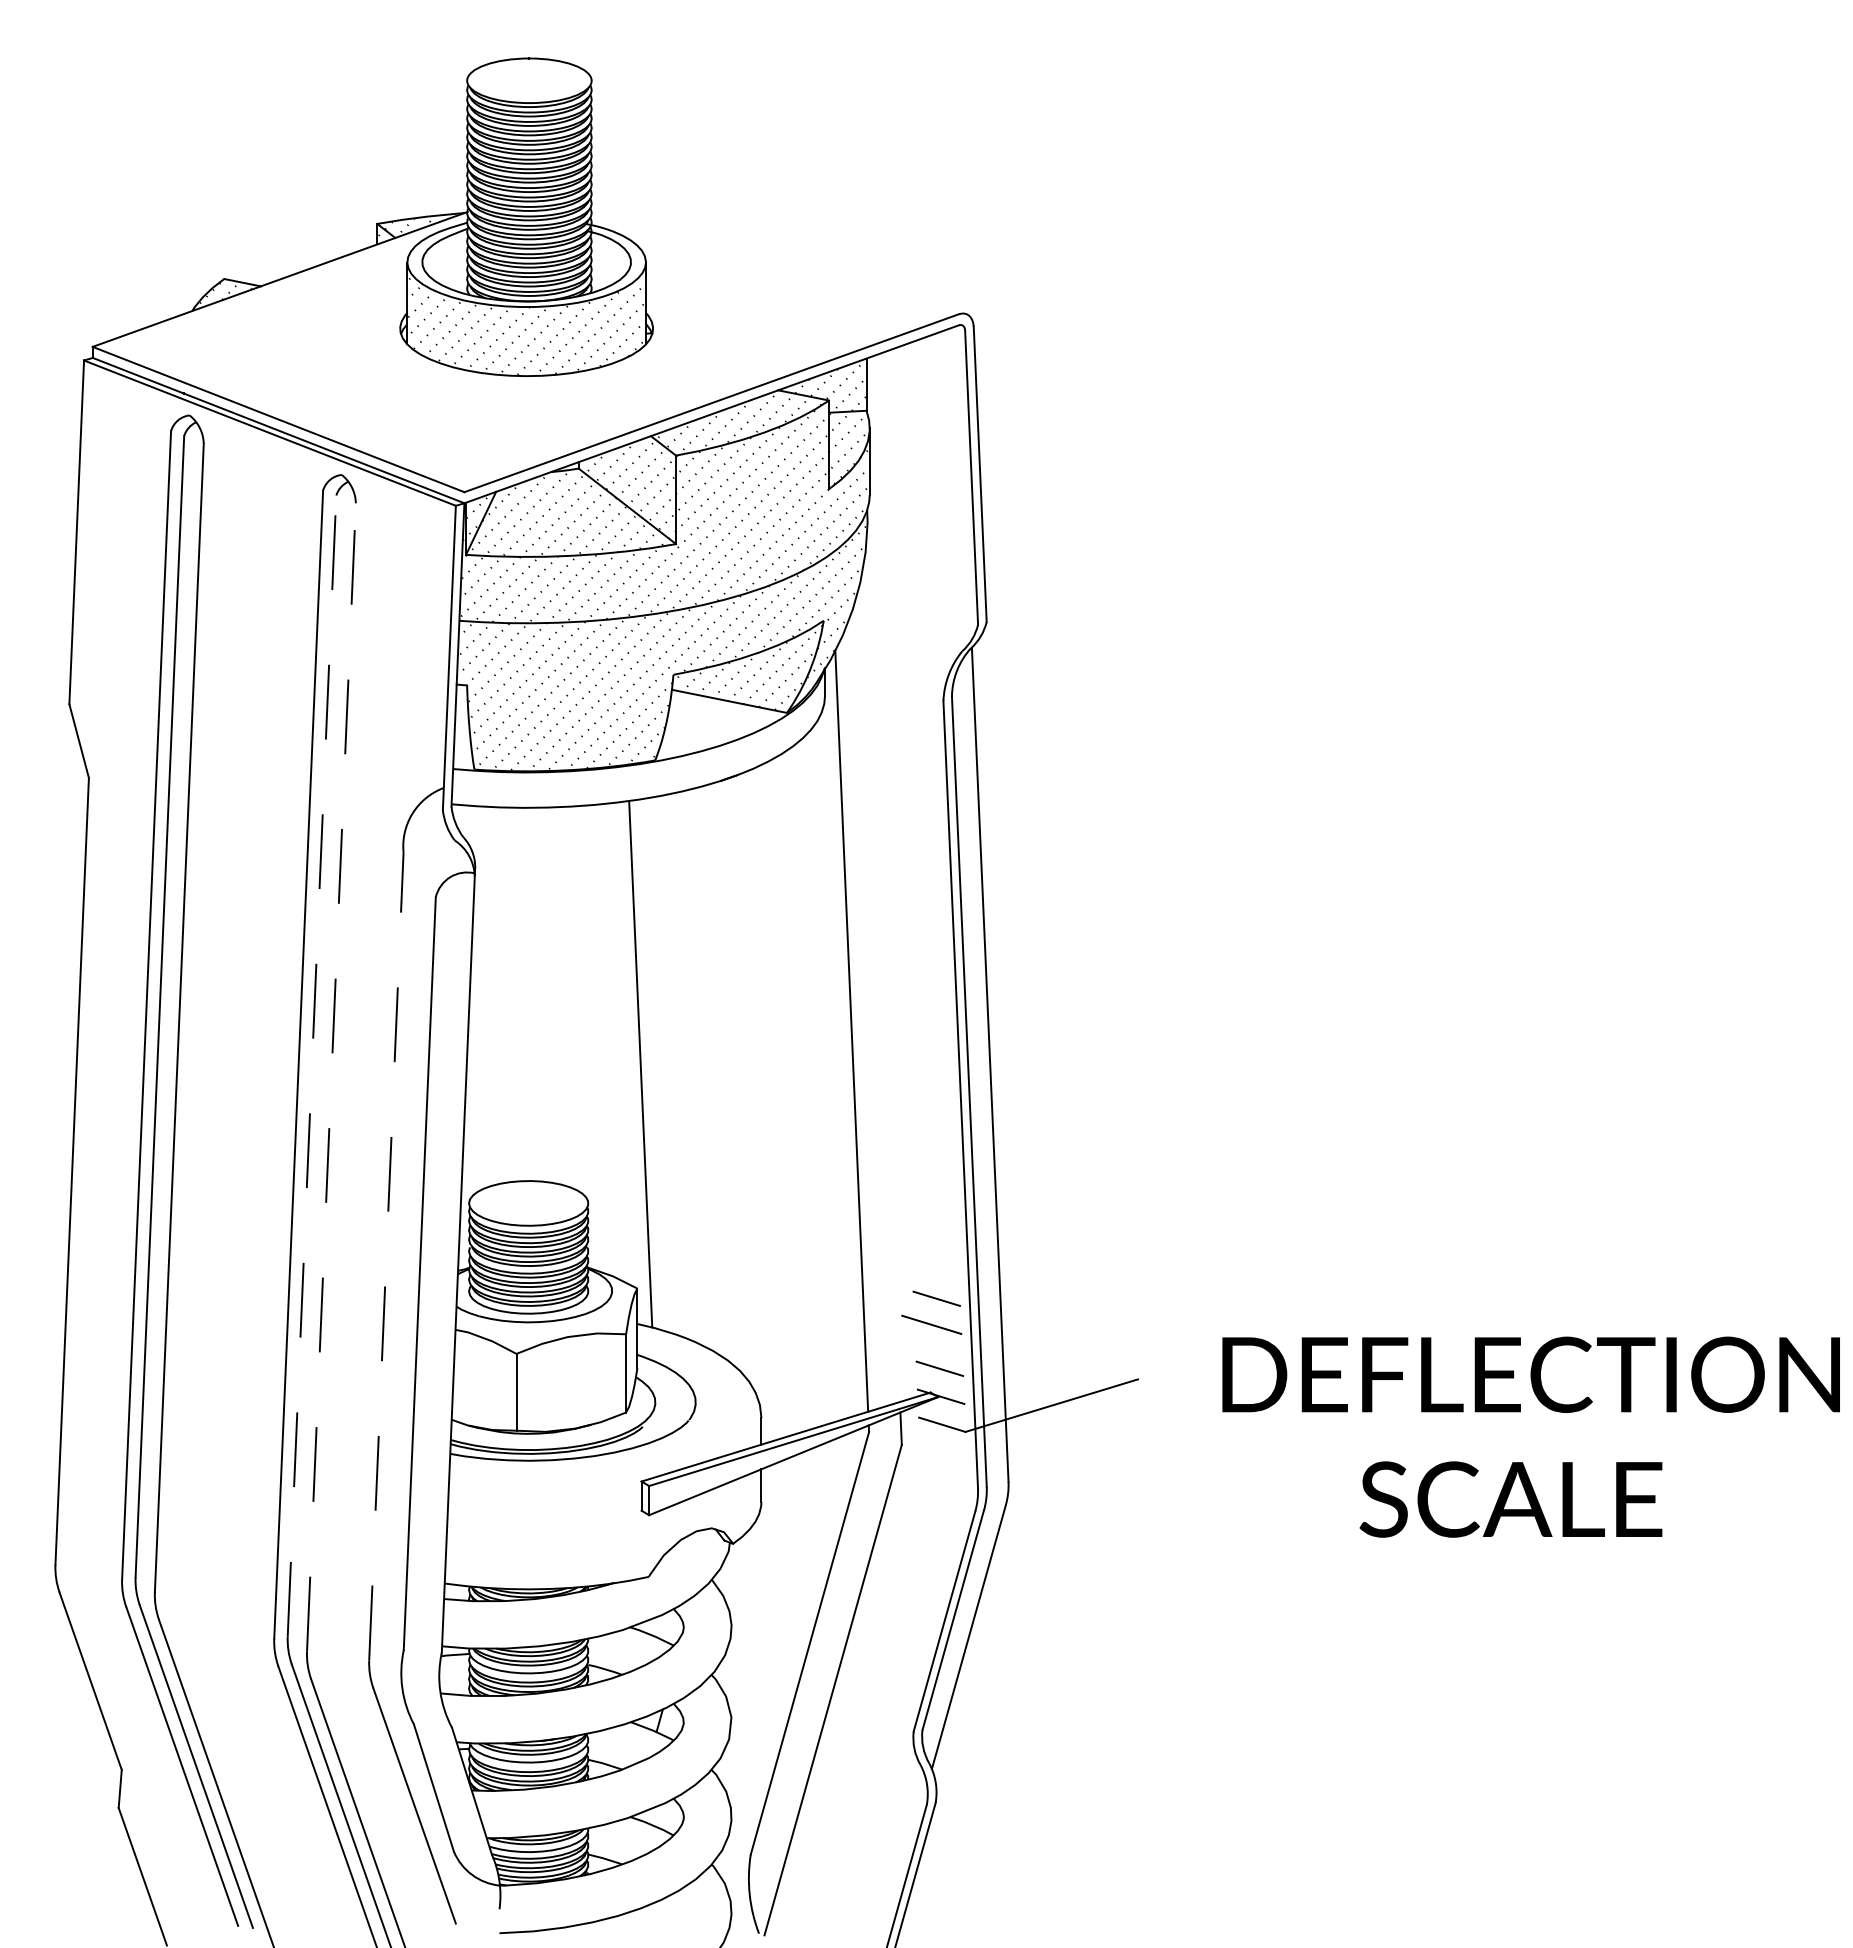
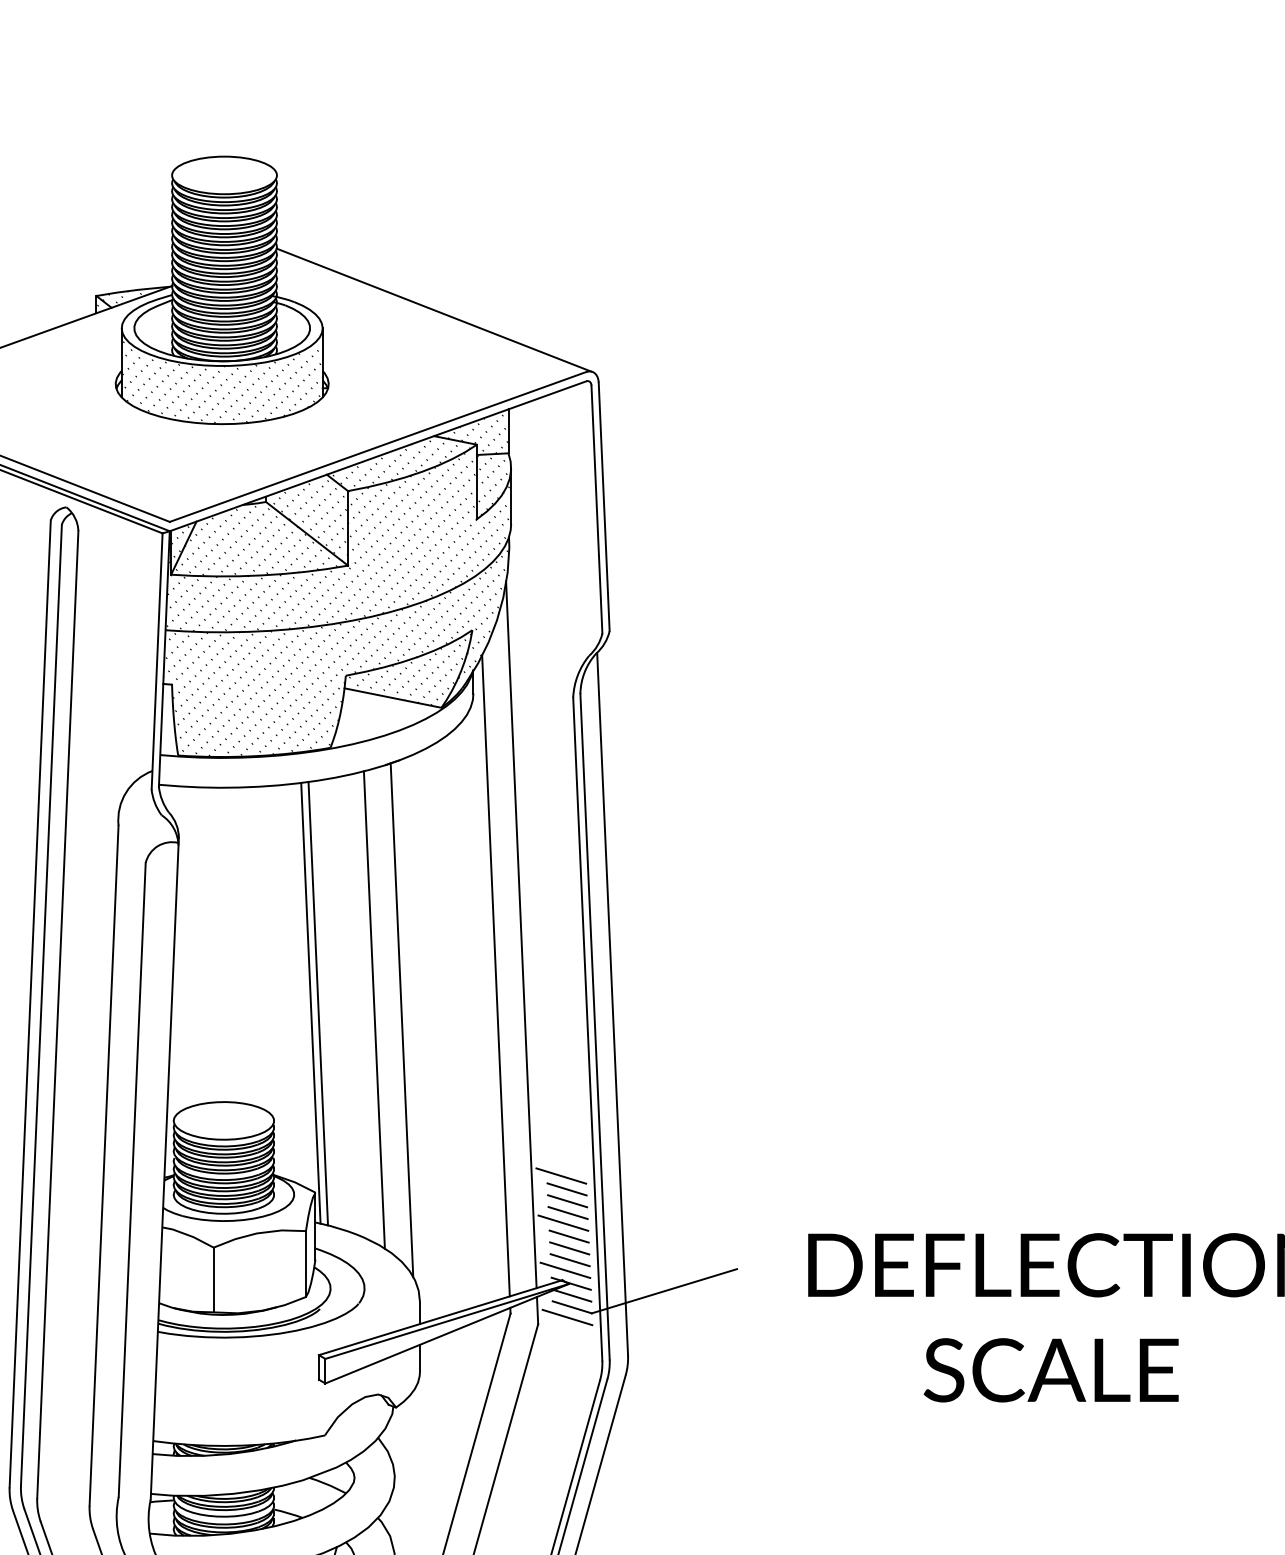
line: (777, 240) -> (433, 309), added
line: (881, 982) -> (521, 934), added
line: (631, 1063) -> (310, 1003), added
line: (312, 1065) -> (41, 1004), dashed -> solid
line: (706, 1071) -> (373, 1009), added
line: (331, 1077) -> (57, 1014), dashed -> solid
line: (739, 1083) -> (401, 1019), added
line: (386, 1256) -> (104, 1165), dashed -> solid
line: (928, 1268) -> (560, 1175), added
line: (935, 1284) -> (566, 1189), added
line: (937, 1312) -> (568, 1212), added
line: (938, 1340) -> (569, 1236), added
line: (939, 1354) -> (569, 1248), added
line: (933, 1380) -> (564, 1270), added
line: (941, 1410) -> (571, 1295), added
line: (936, 1436) -> (567, 1317), added

